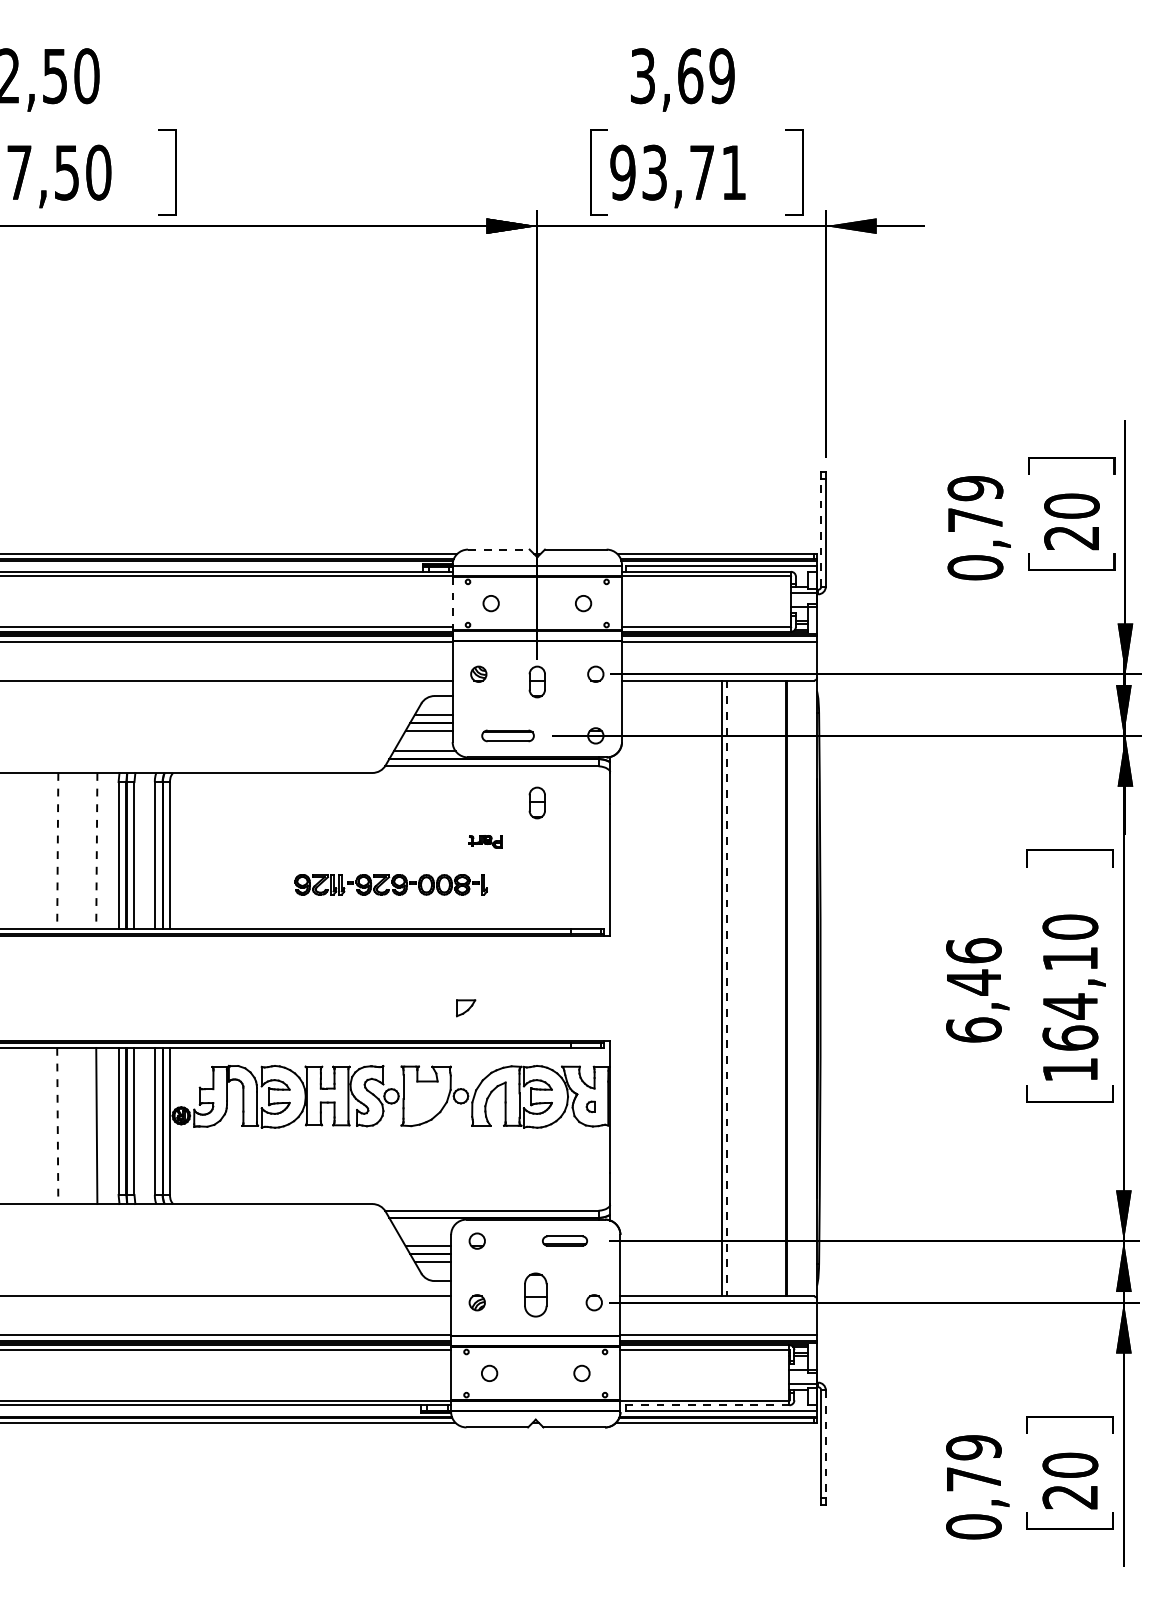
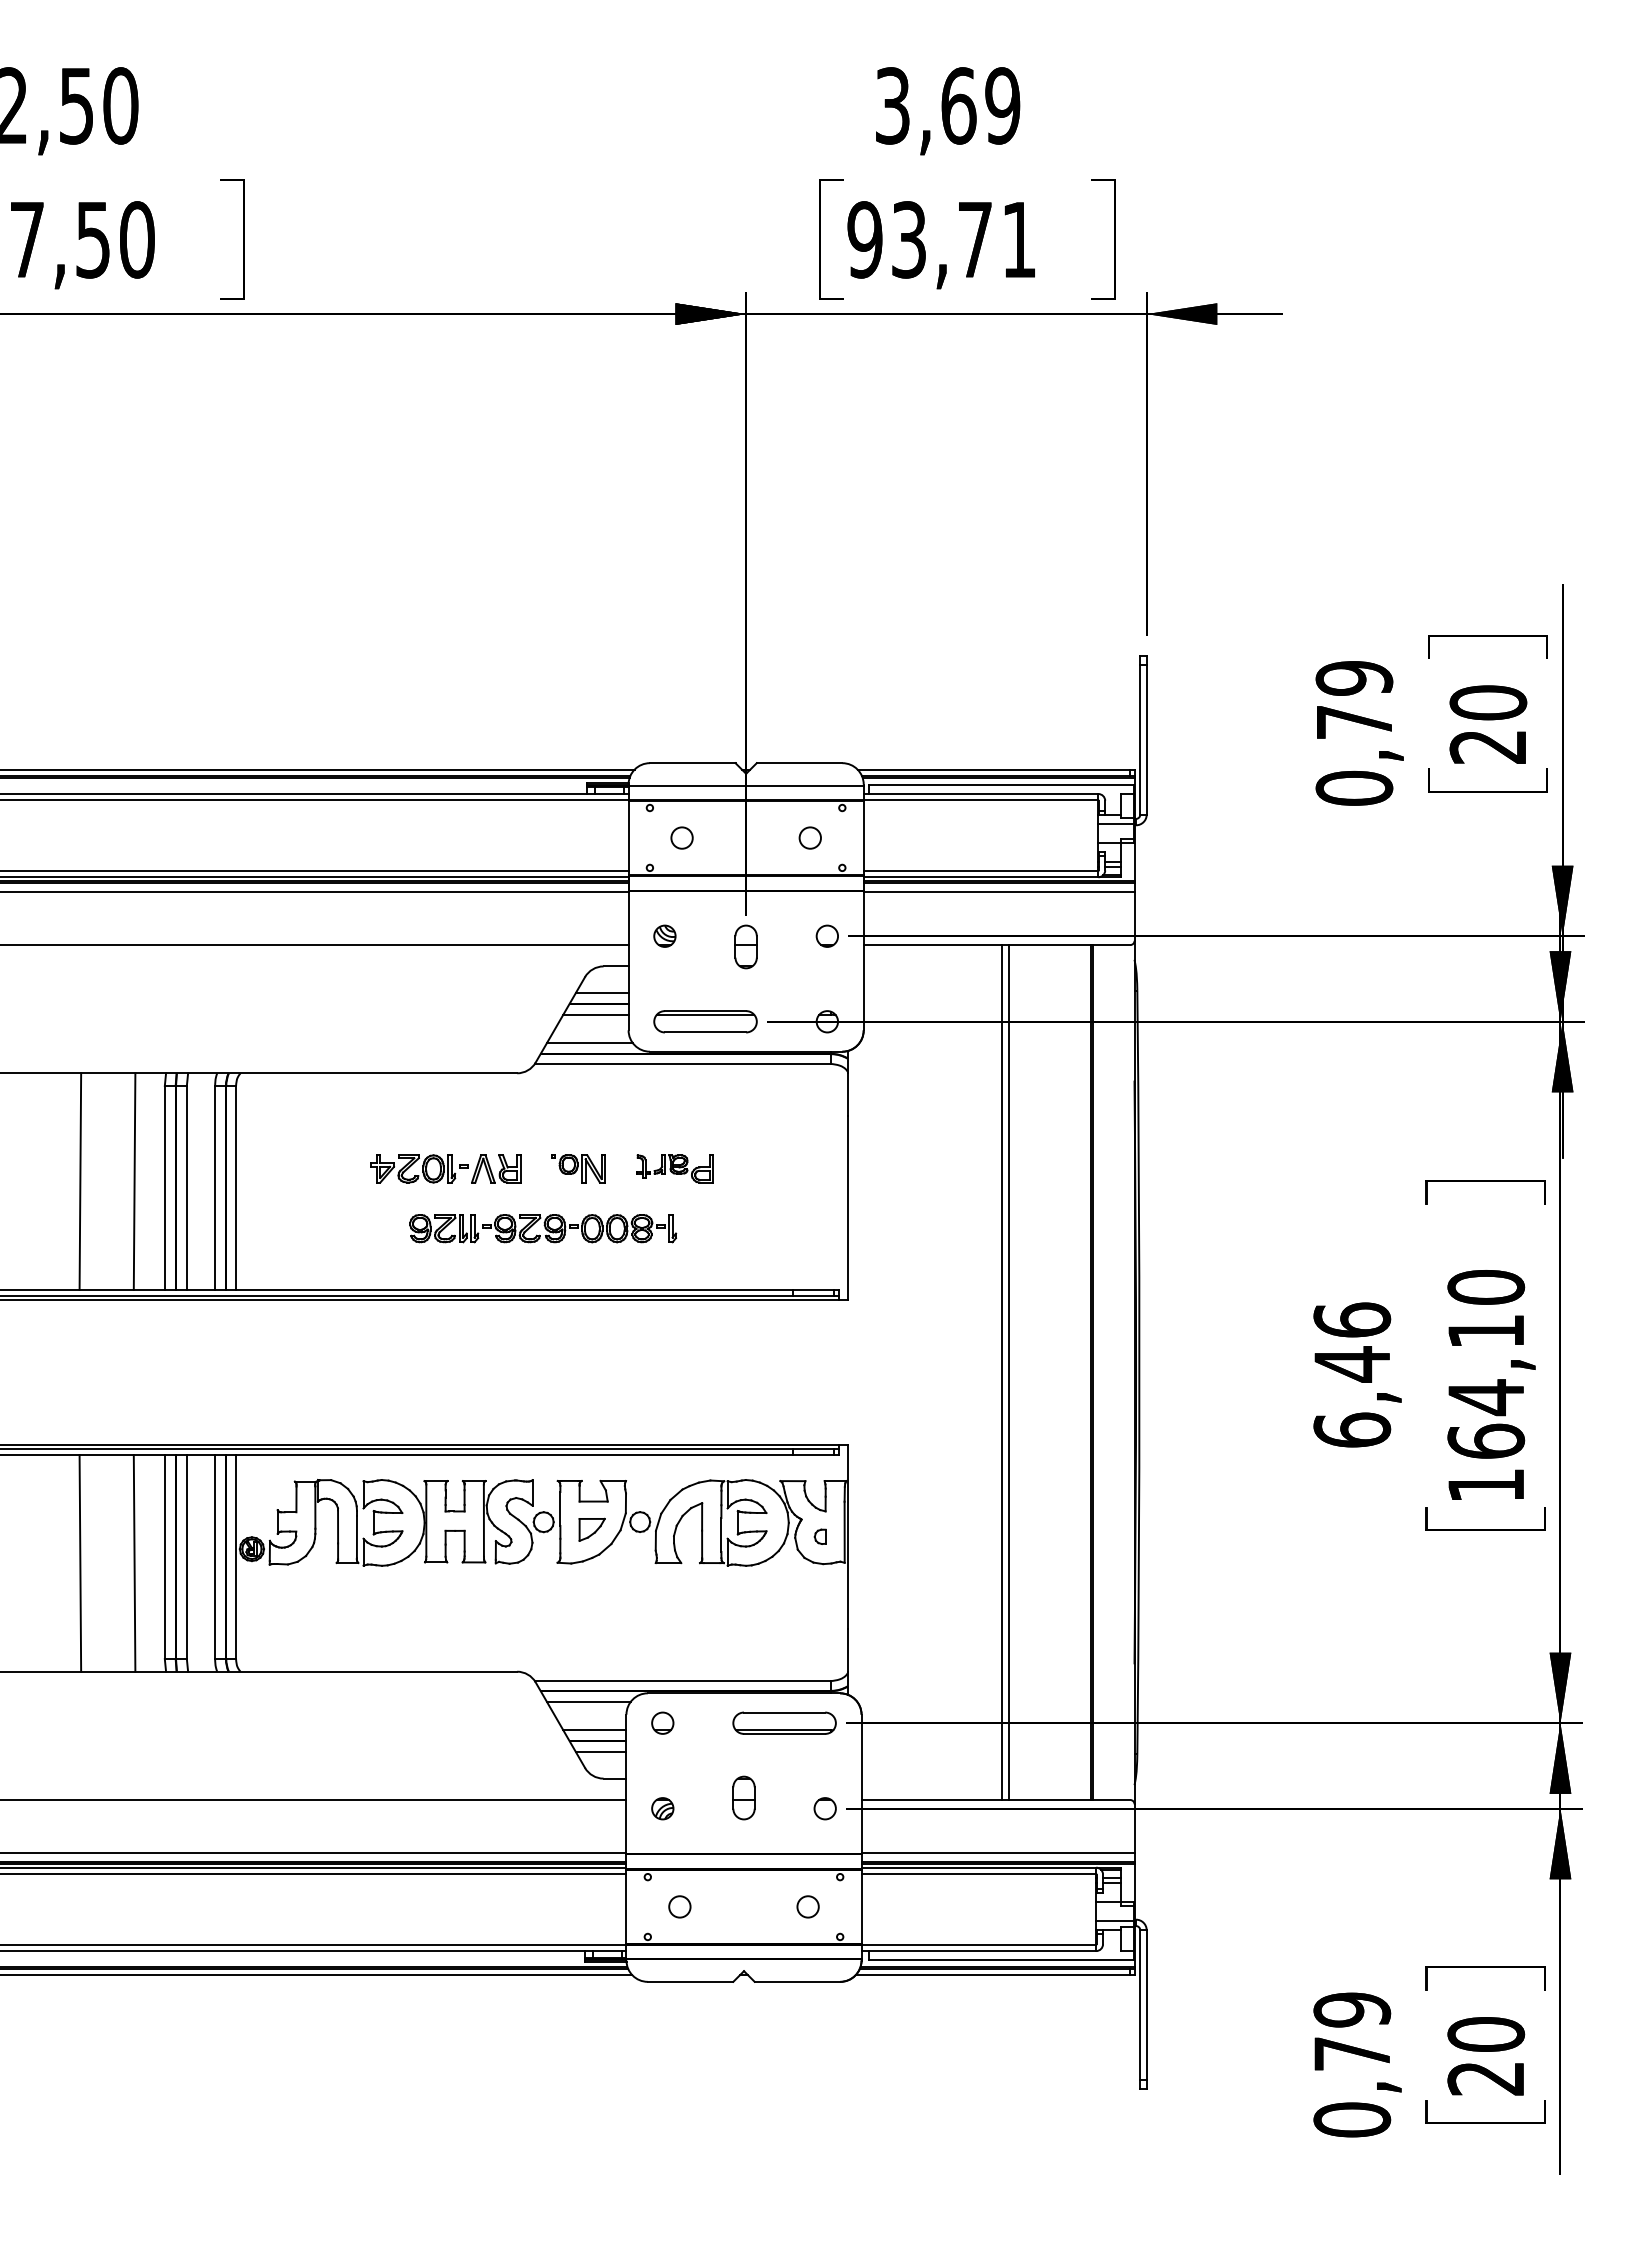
line: (821, 532) -> (1140, 739), dashed -> solid
line: (498, 549) -> (692, 763), dashed -> solid
line: (452, 603) -> (628, 838), dashed -> solid
part: (508, 735) -> (705, 1021), size x1.43
part: (536, 802) -> (745, 1114), removed
part: (320, 841) -> (445, 1168), added
part: (416, 841) -> (578, 1168), added
part: (485, 841) -> (674, 1168), size x1.67
line: (57, 851) -> (80, 1182), dashed -> solid
line: (96, 851) -> (134, 1182), dashed -> solid
line: (727, 988) -> (1009, 1372), dashed -> solid
part: (465, 1007) -> (591, 1529), moved
line: (57, 1126) -> (80, 1563), dashed -> solid
line: (423, 1226) -> (588, 1702), added
part: (564, 1240) -> (784, 1722), size x1.67
part: (535, 1294) -> (743, 1797), size x0.71
line: (704, 1405) -> (978, 1951), dashed -> solid
line: (825, 1444) -> (1146, 2005), dashed -> solid

